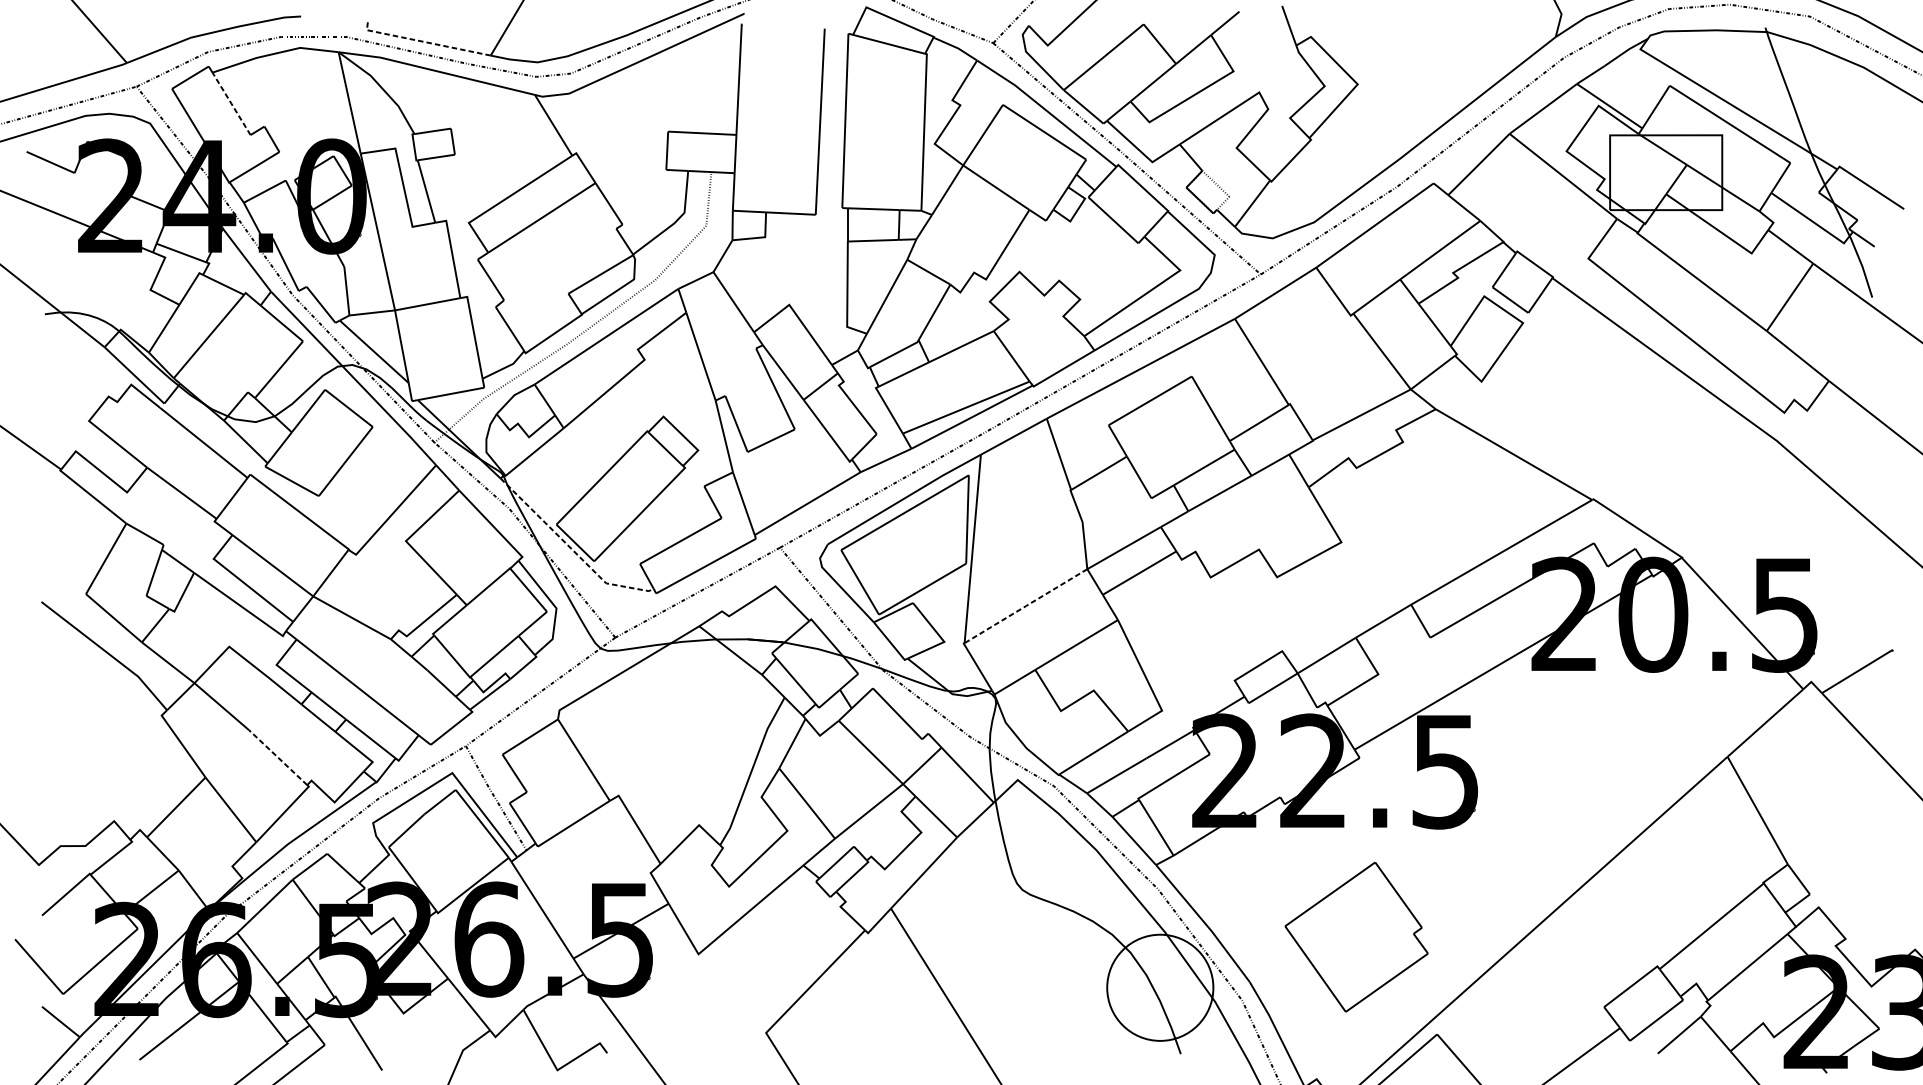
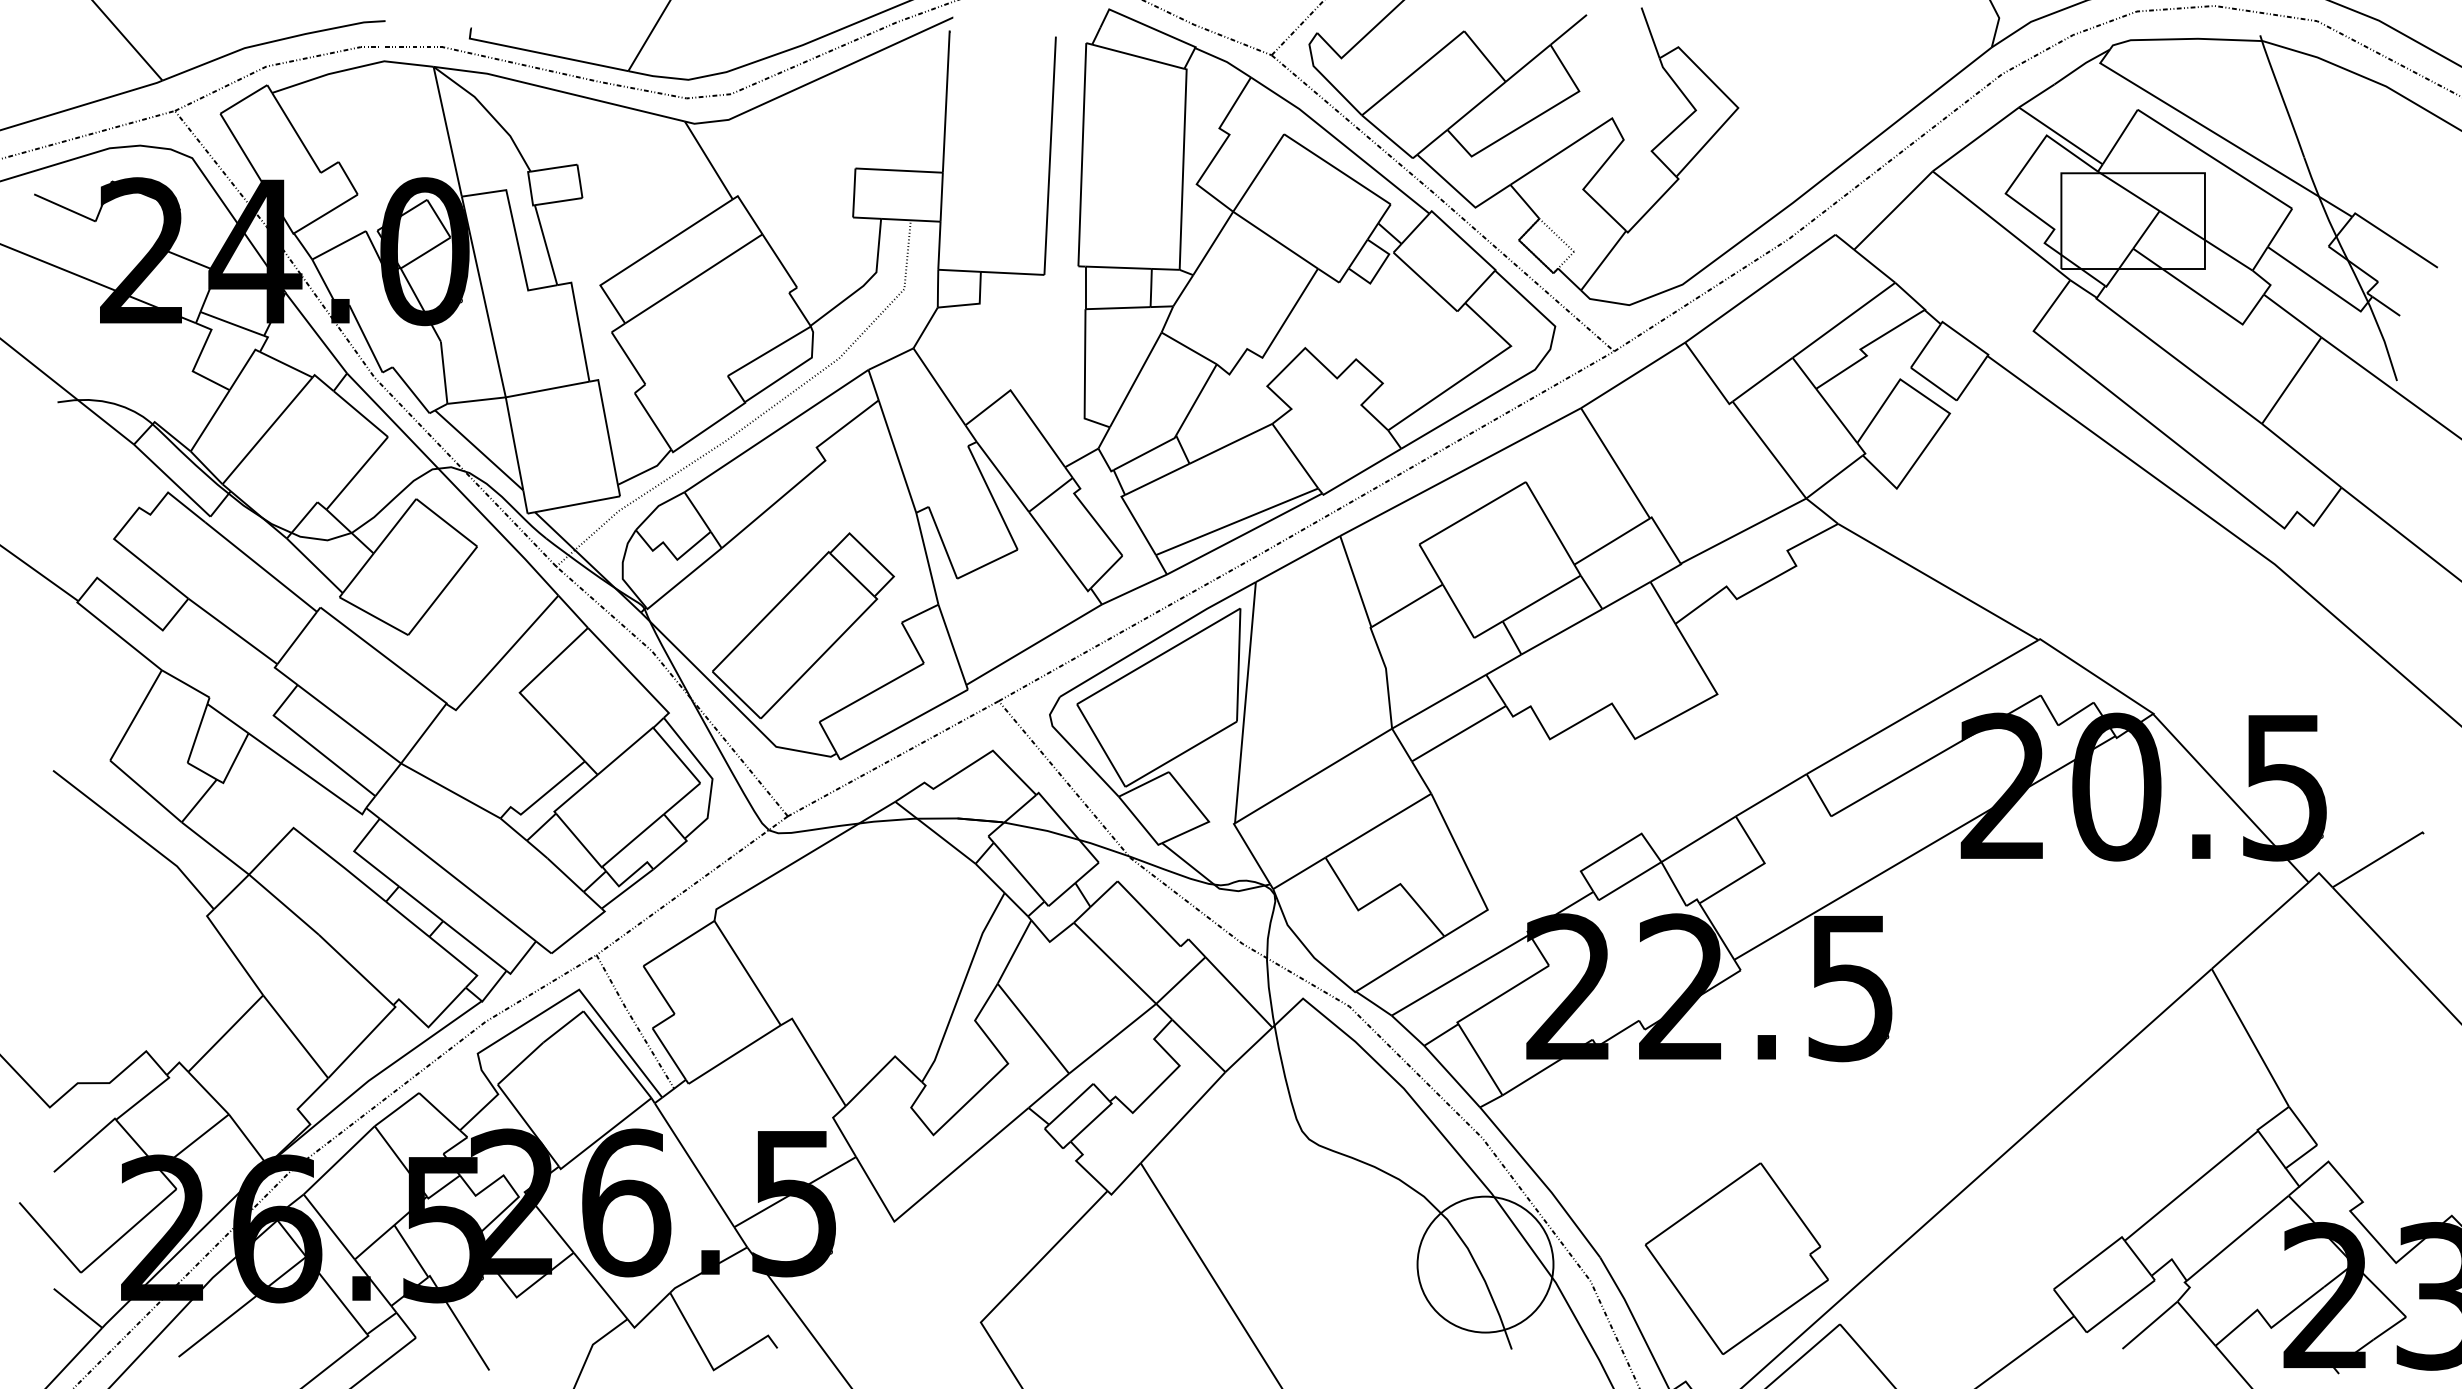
line: (423, 41) -> (542, 53), dashed -> solid
line: (231, 103) -> (296, 132), dashed -> solid
line: (571, 548) -> (731, 702), dashed -> solid
line: (1025, 605) -> (1313, 775), dashed -> solid
line: (278, 757) -> (356, 969), dashed -> solid
part: (1356, 936) -> (1736, 1258), moved

